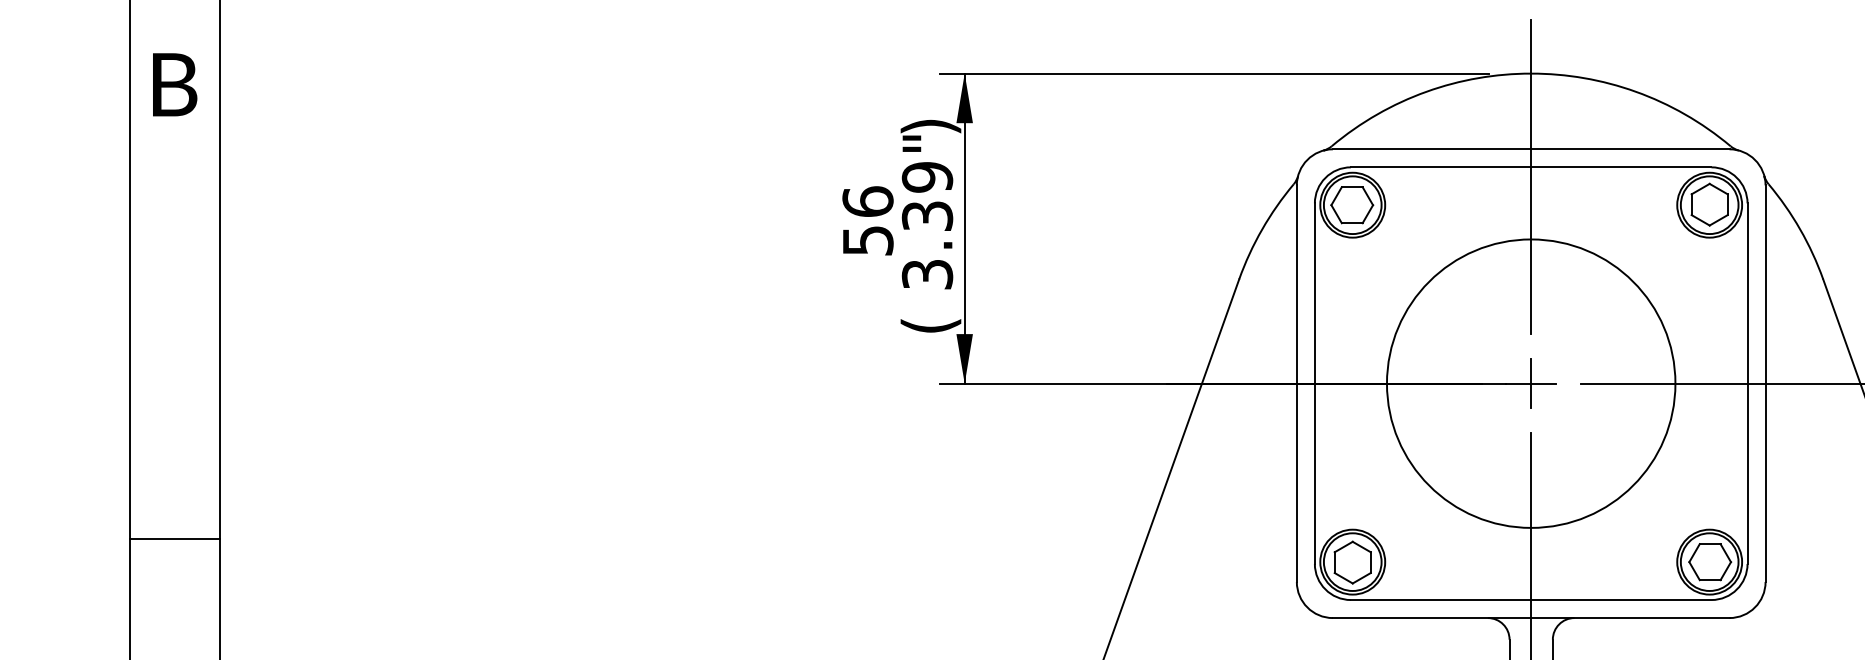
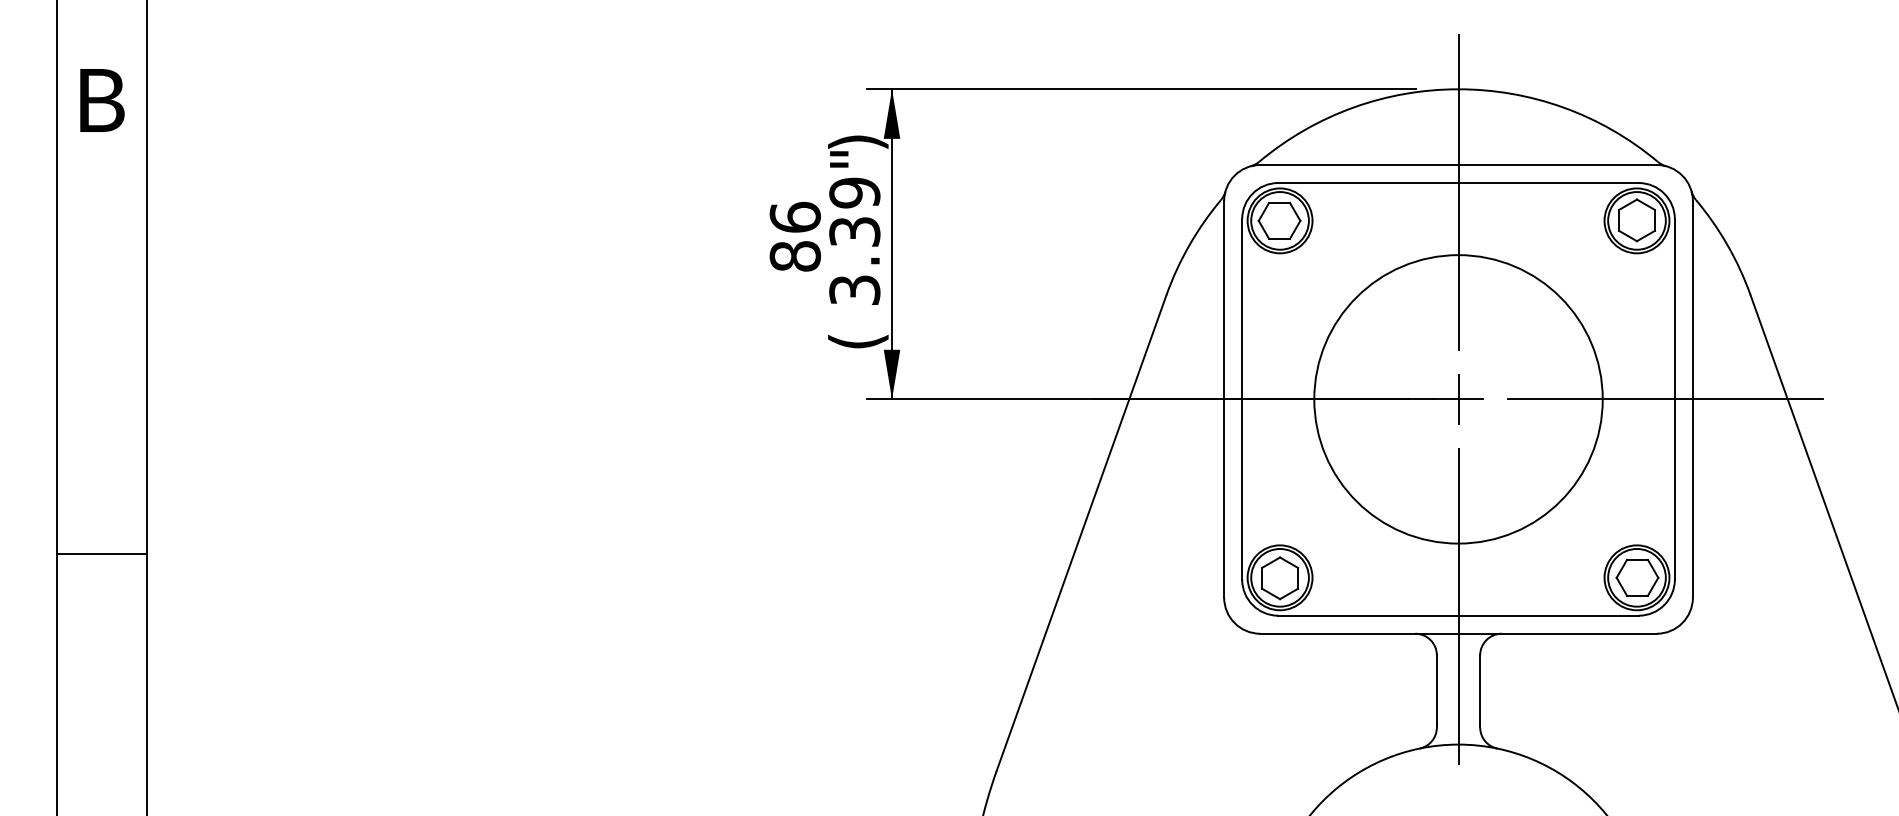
text: (867, 240) -> (794, 256), 56 -> 86

